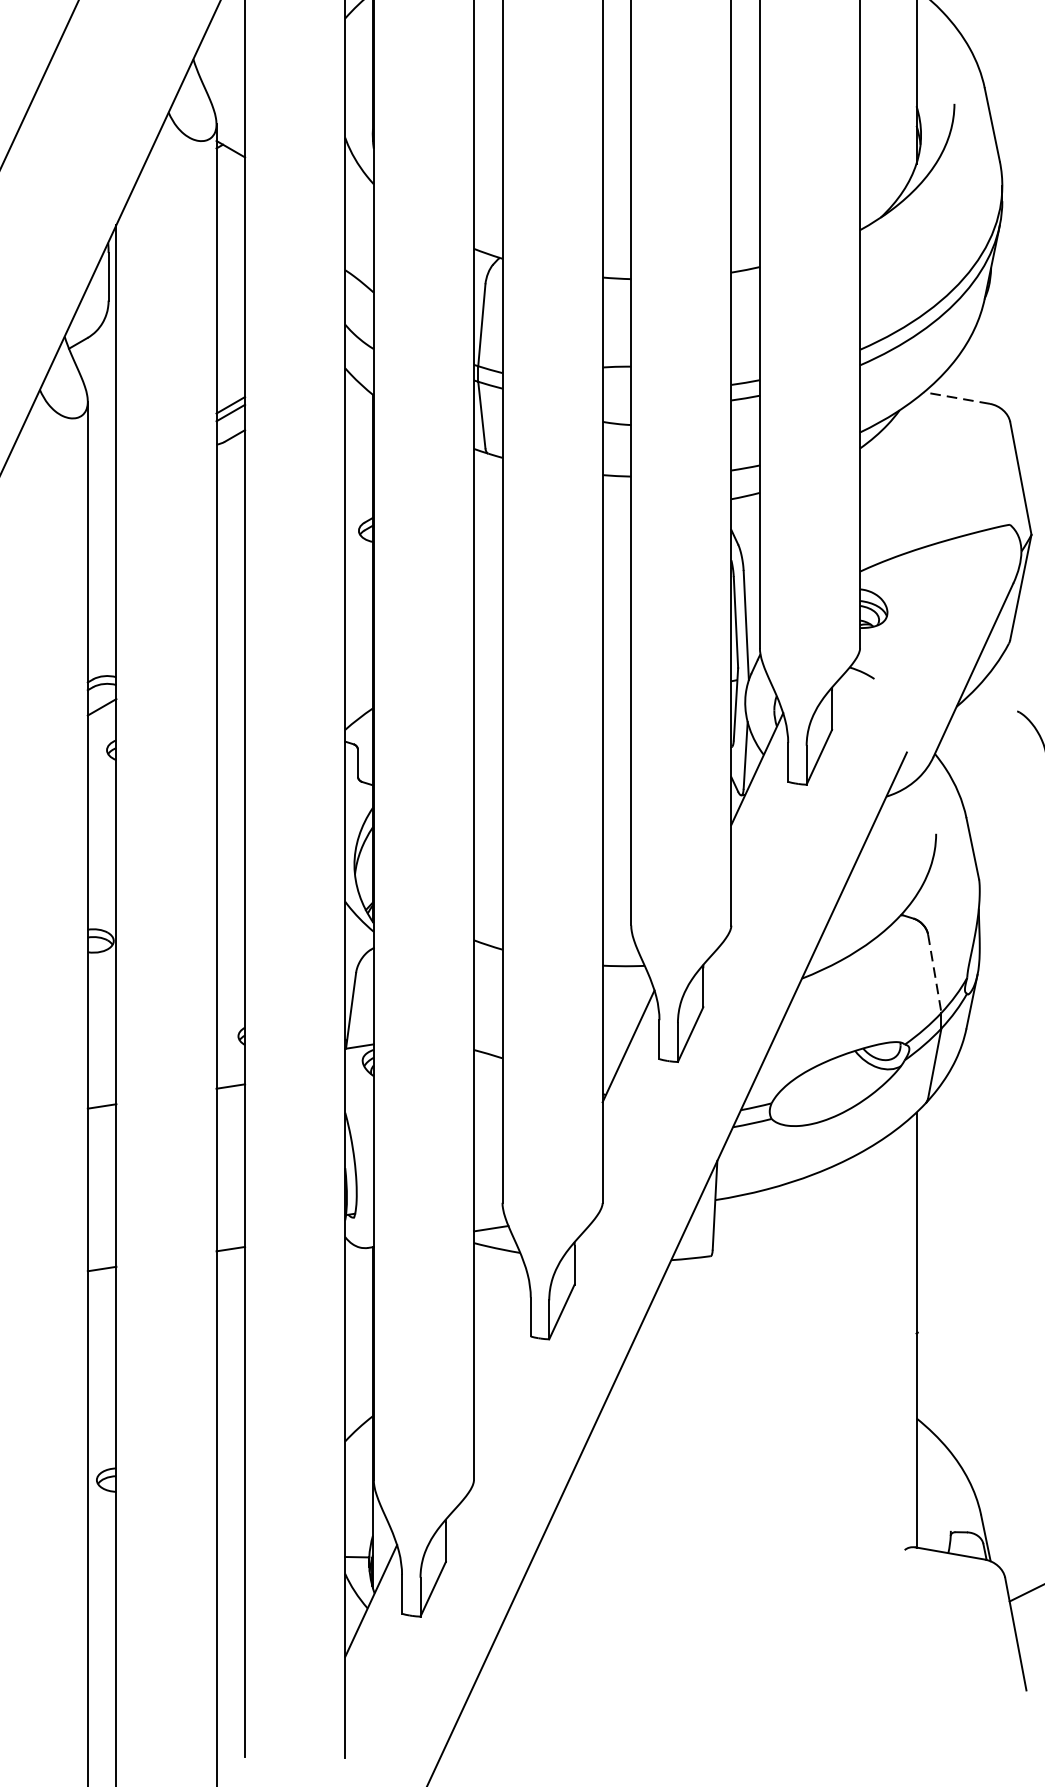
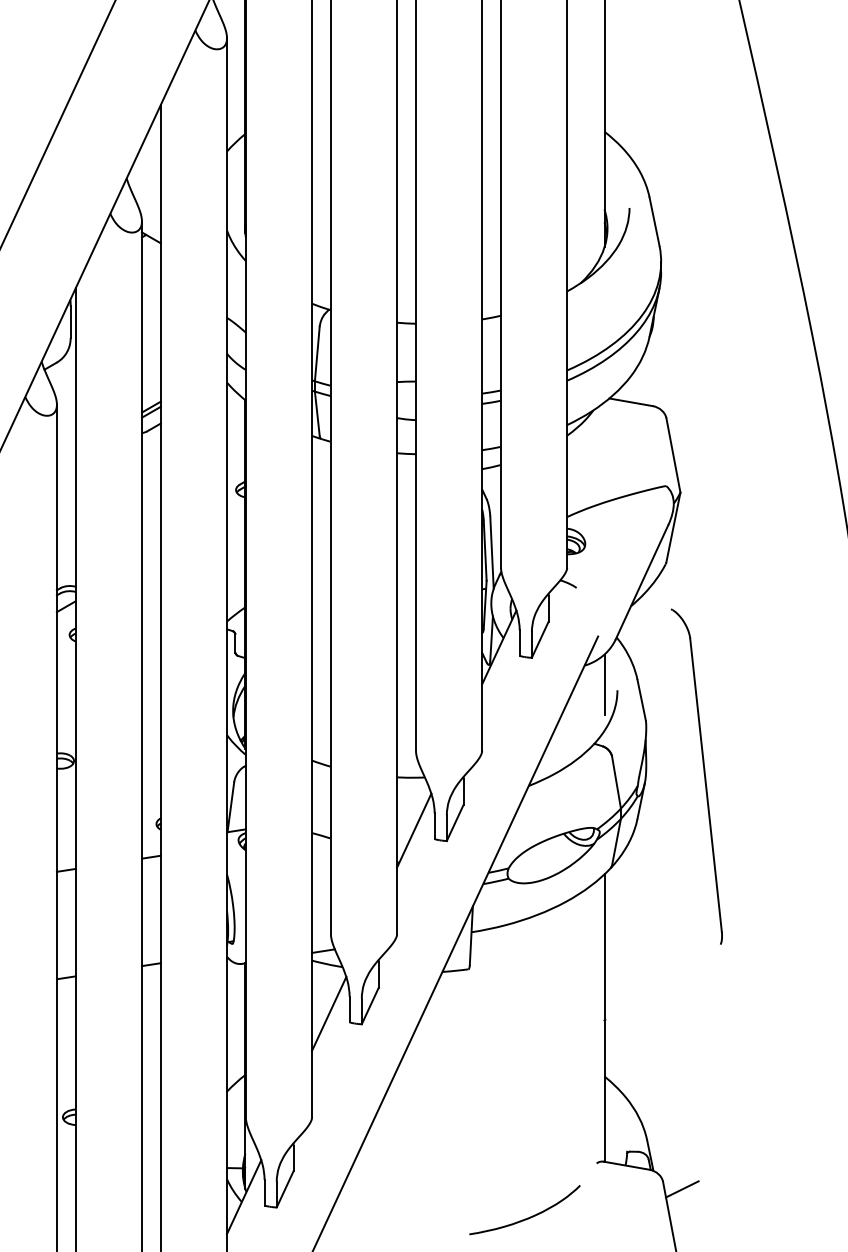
line: (955, 398) -> (630, 402), dashed -> solid
line: (916, 825) -> (604, 684), added
line: (934, 974) -> (616, 783), dashed -> solid
line: (500, 1323) -> (329, 1013), added
curve: (800, 1631) -> (527, 1217), added

